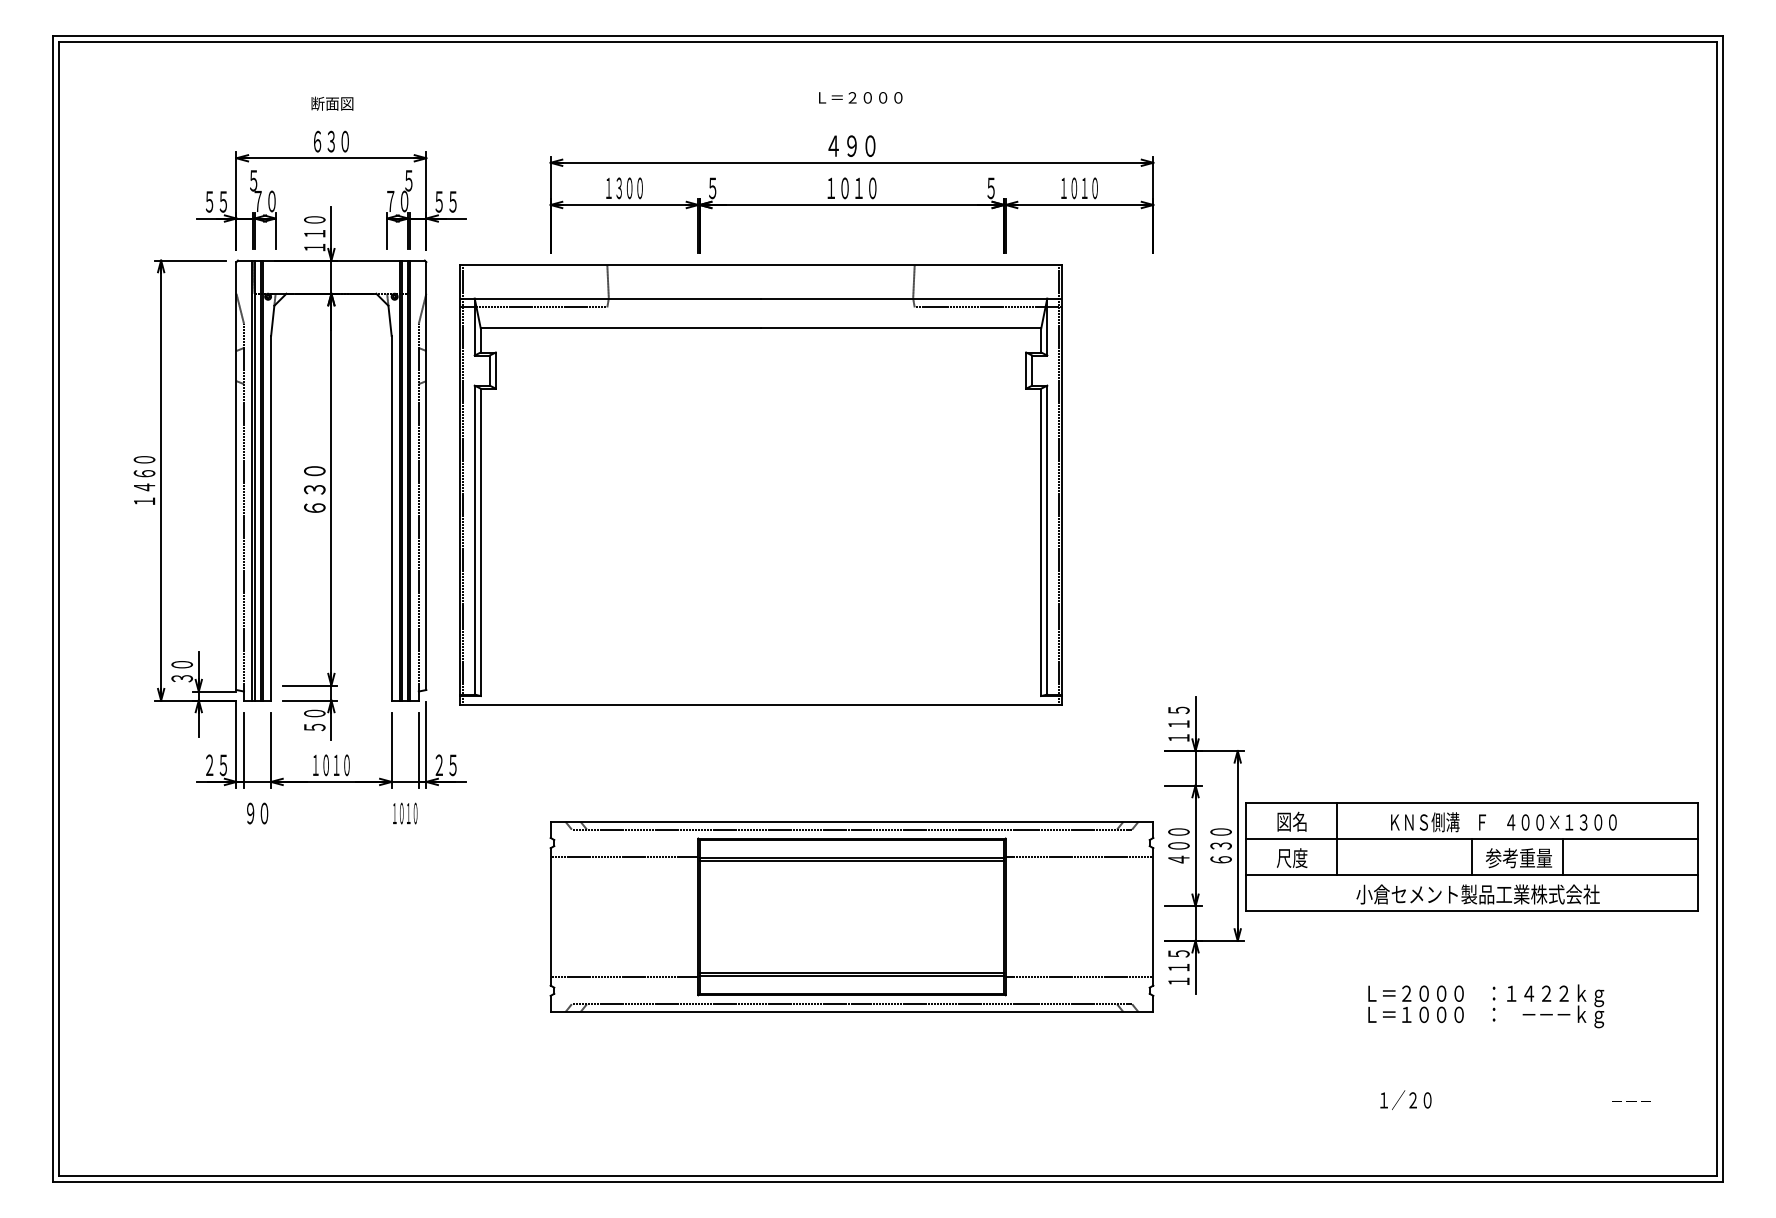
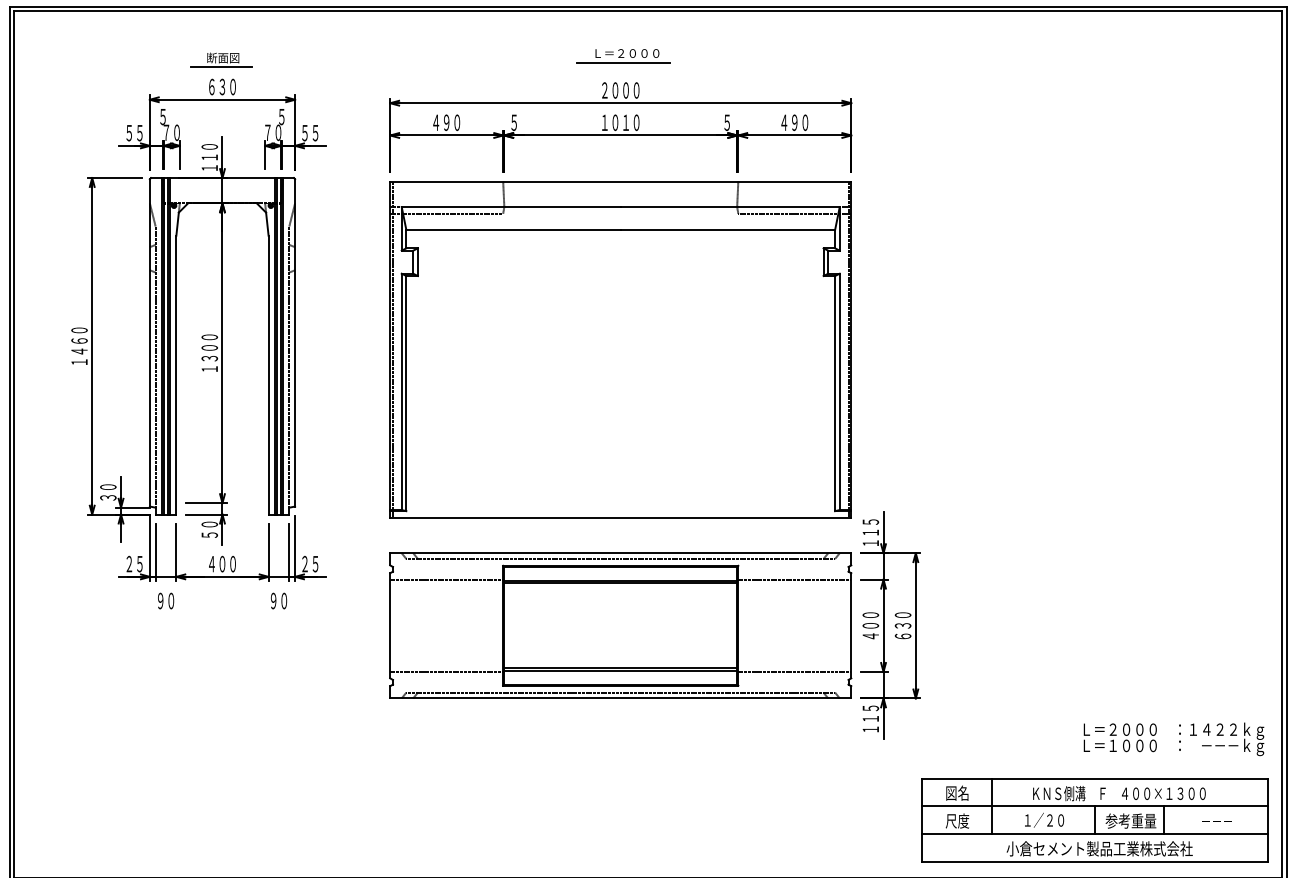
line: (854, 110) -> (622, 63), added
line: (330, 115) -> (221, 67), added
text: (851, 145) -> (620, 89), ４９０ -> ２０００
text: (624, 188) -> (446, 122), １３００ -> ４９０
text: (1079, 188) -> (794, 122), １０１０ -> ４９０
part: (760, 484) -> (620, 349), moved
text: (314, 489) -> (209, 353), ６３０ -> １３００
text: (331, 765) -> (222, 564), １０１０ -> ４００
text: (405, 813) -> (279, 601), １０１０ -> ９０
part: (1471, 856) -> (1094, 819), moved
part: (851, 916) -> (620, 625), moved
text: (1486, 1006) -> (1174, 739), moved

